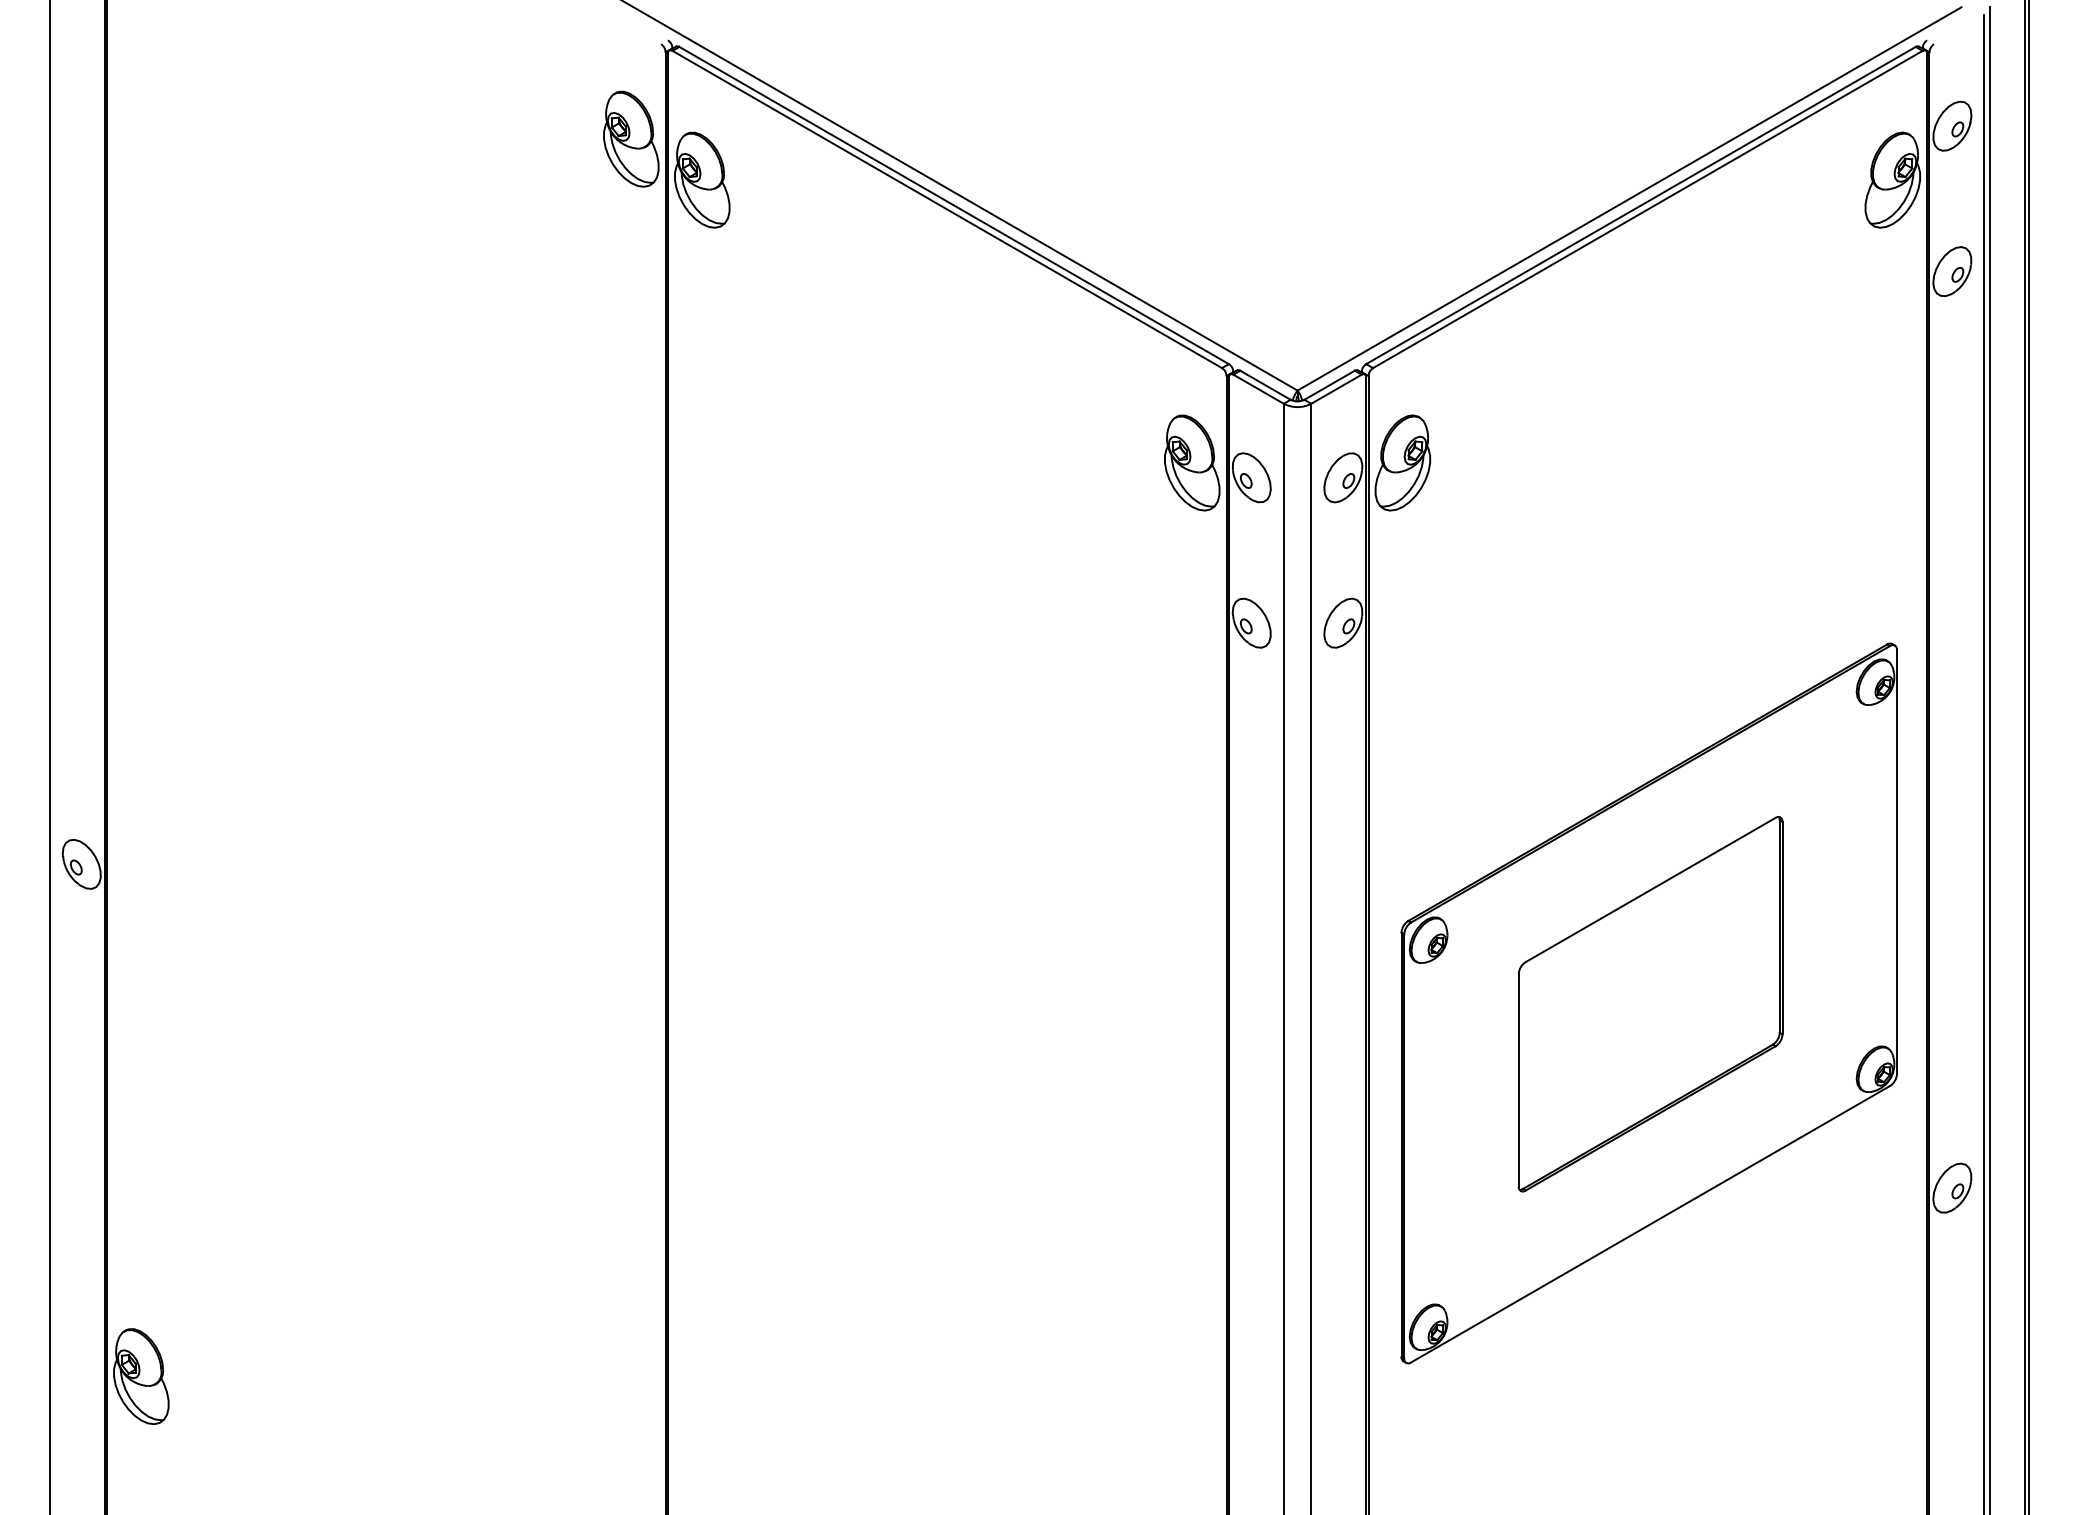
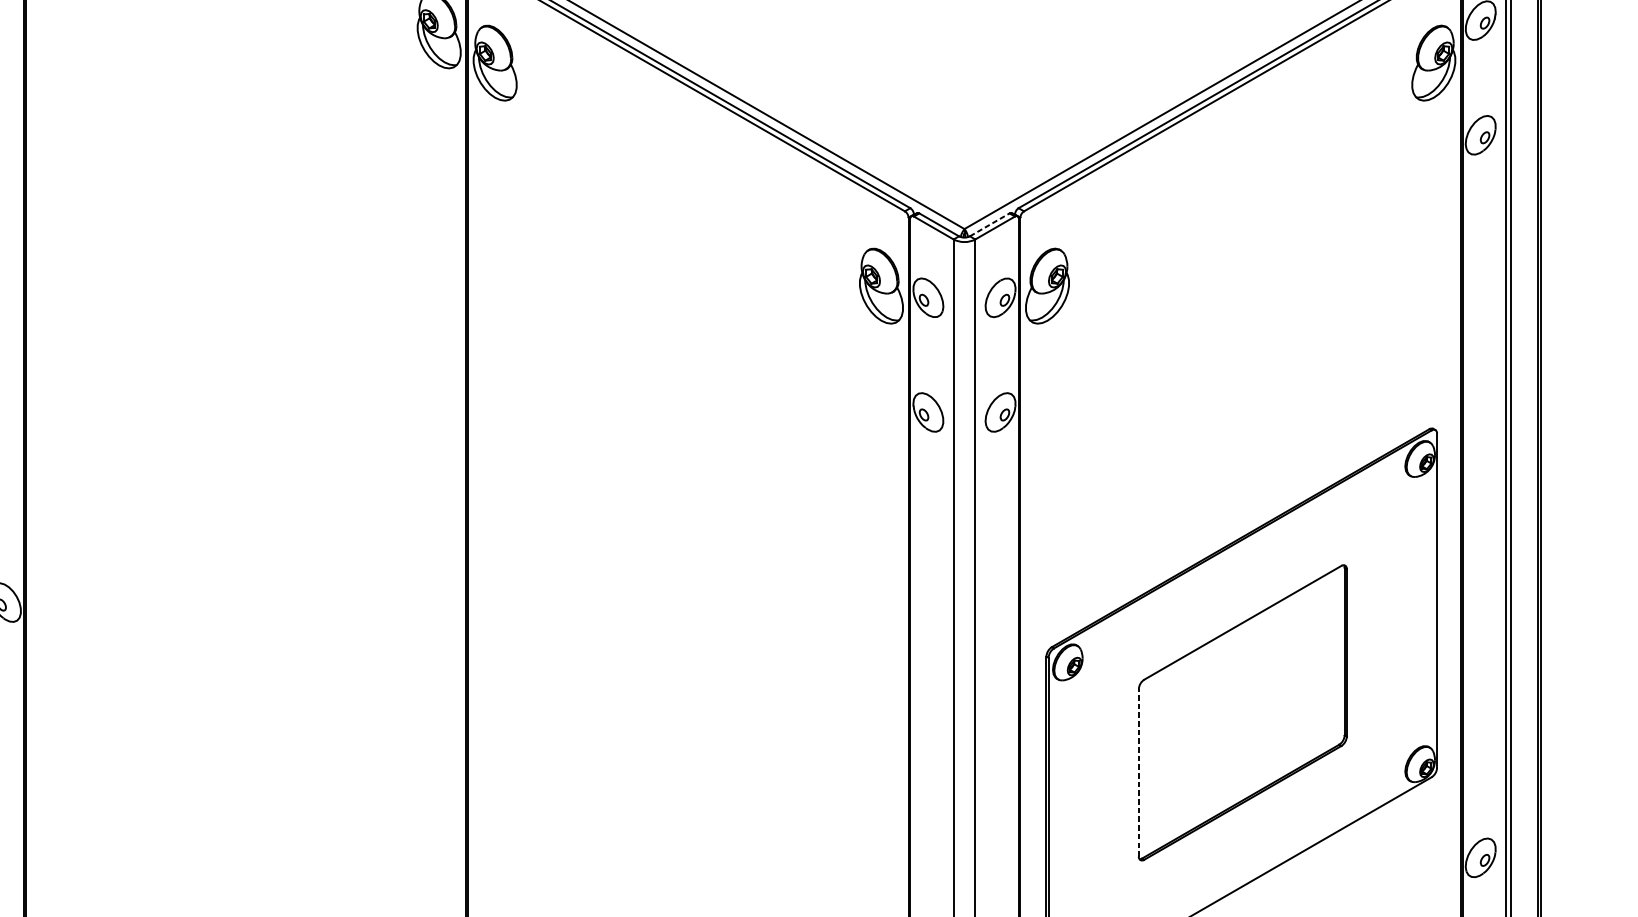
line: (1330, 385) -> (990, 225), solid -> dashed
line: (1518, 1079) -> (1138, 772), solid -> dashed

